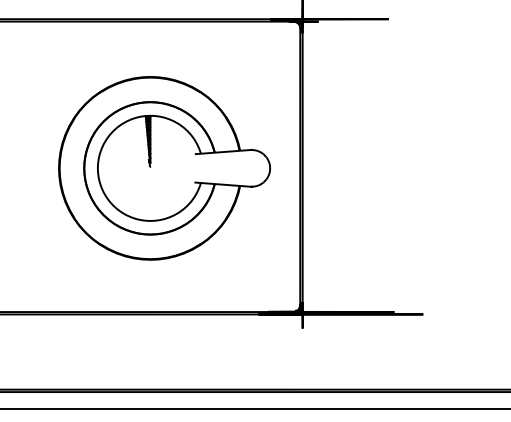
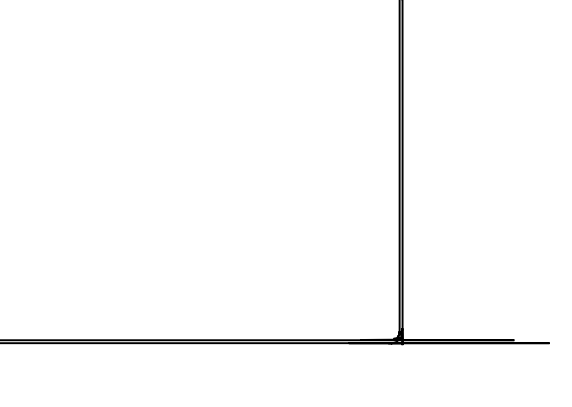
part: (164, 168) -> (234, 165), removed

